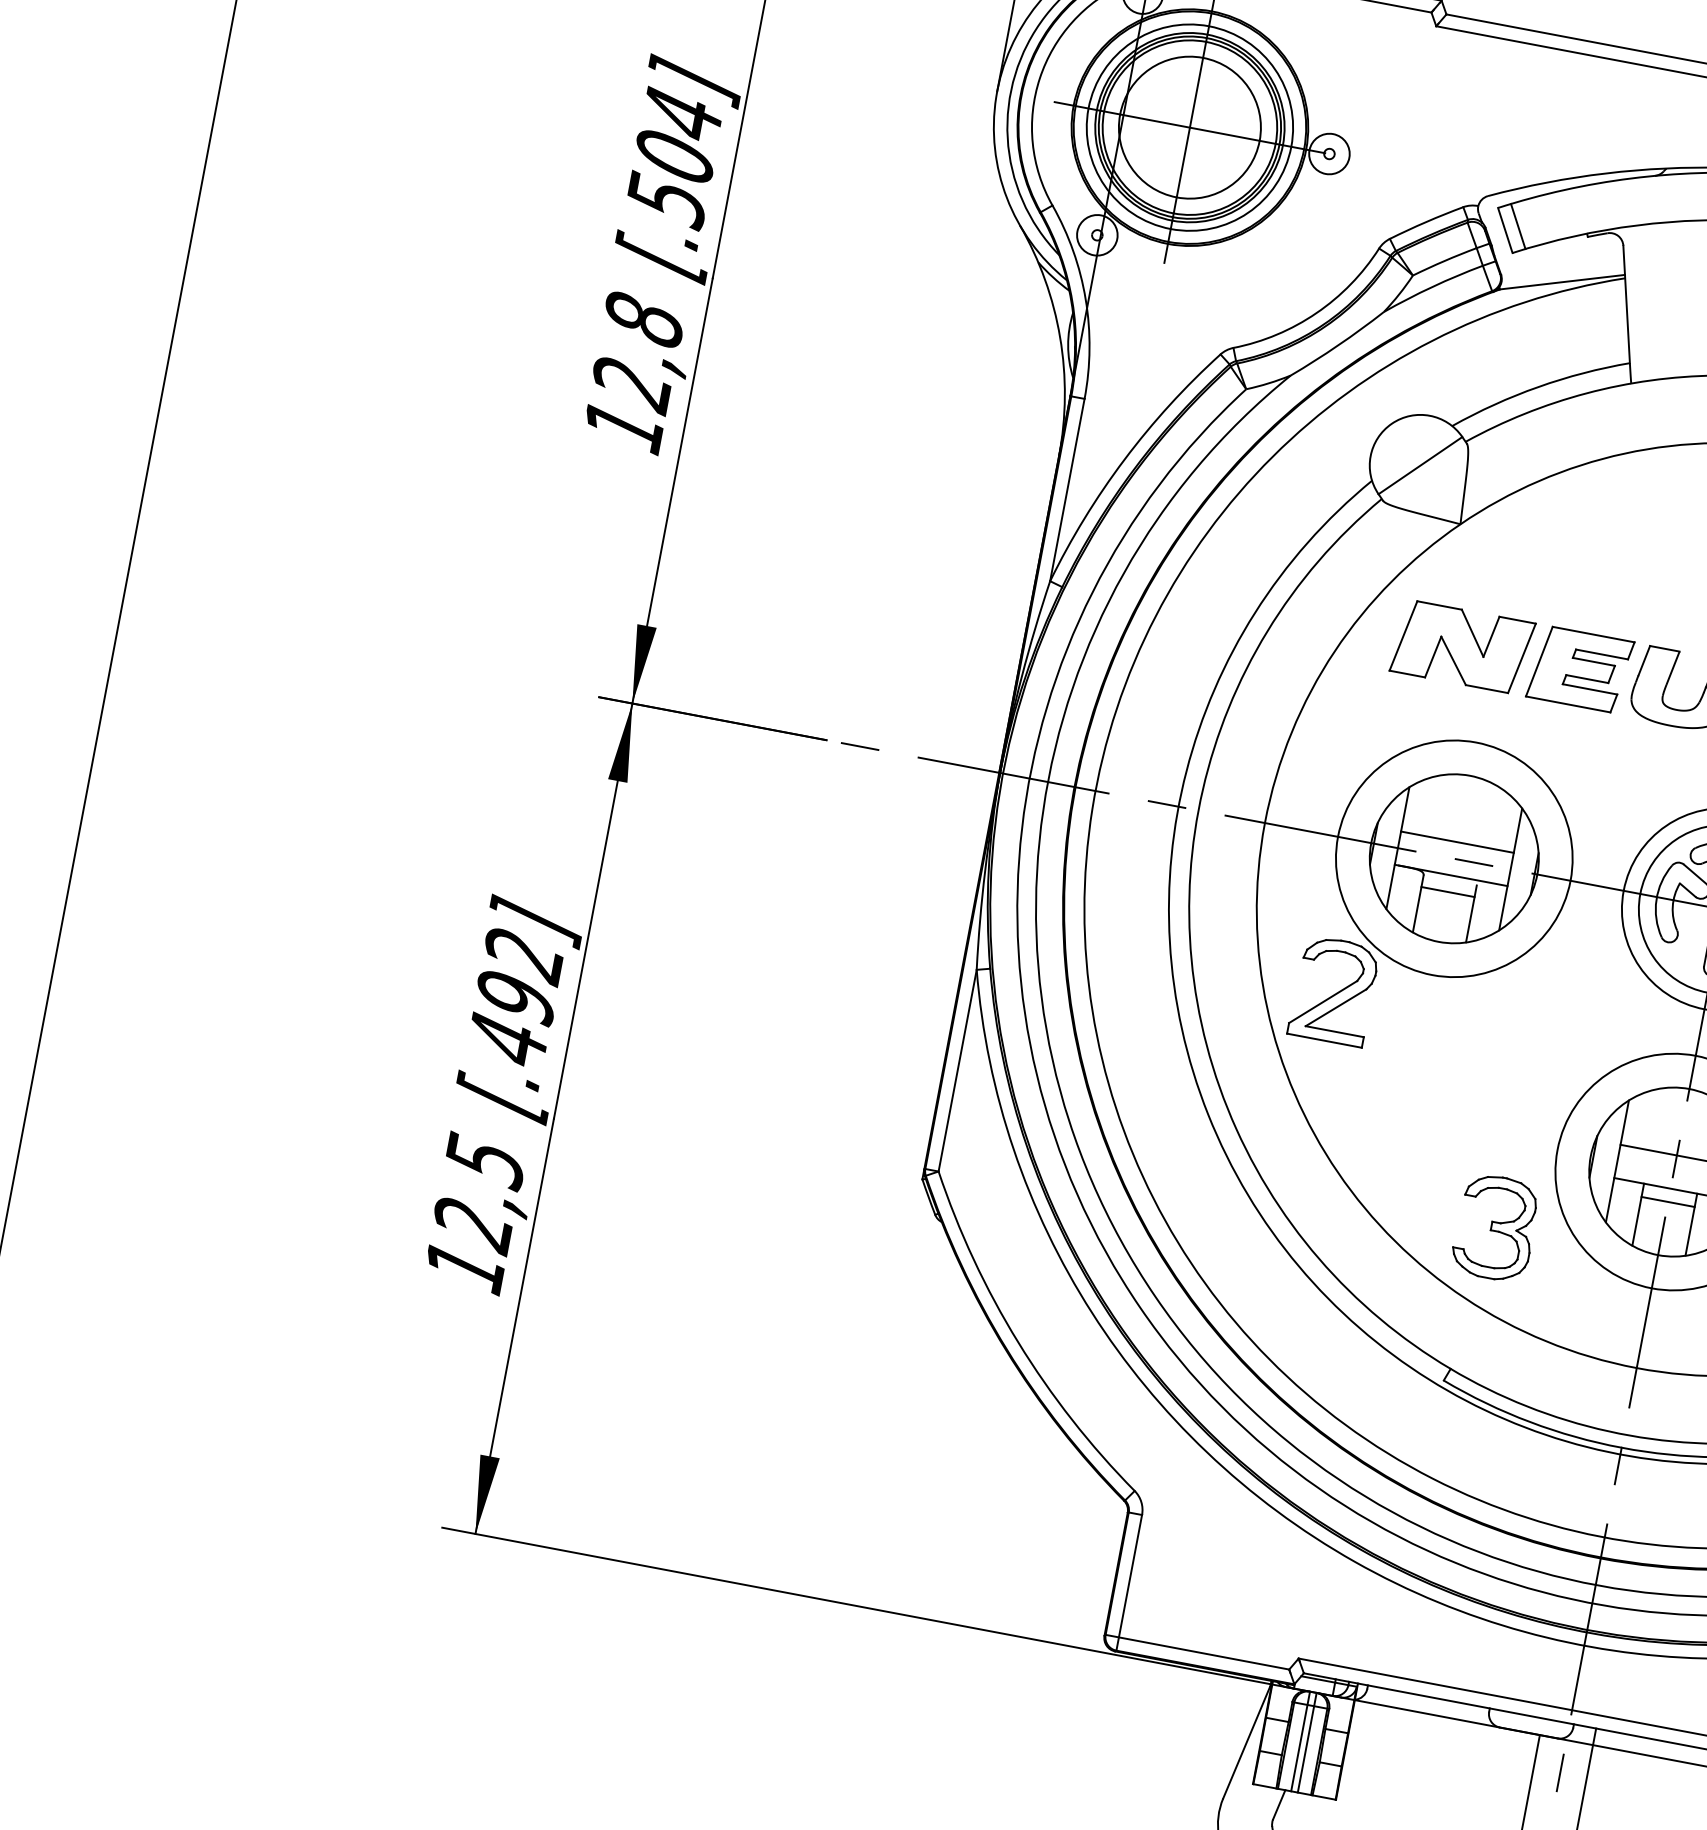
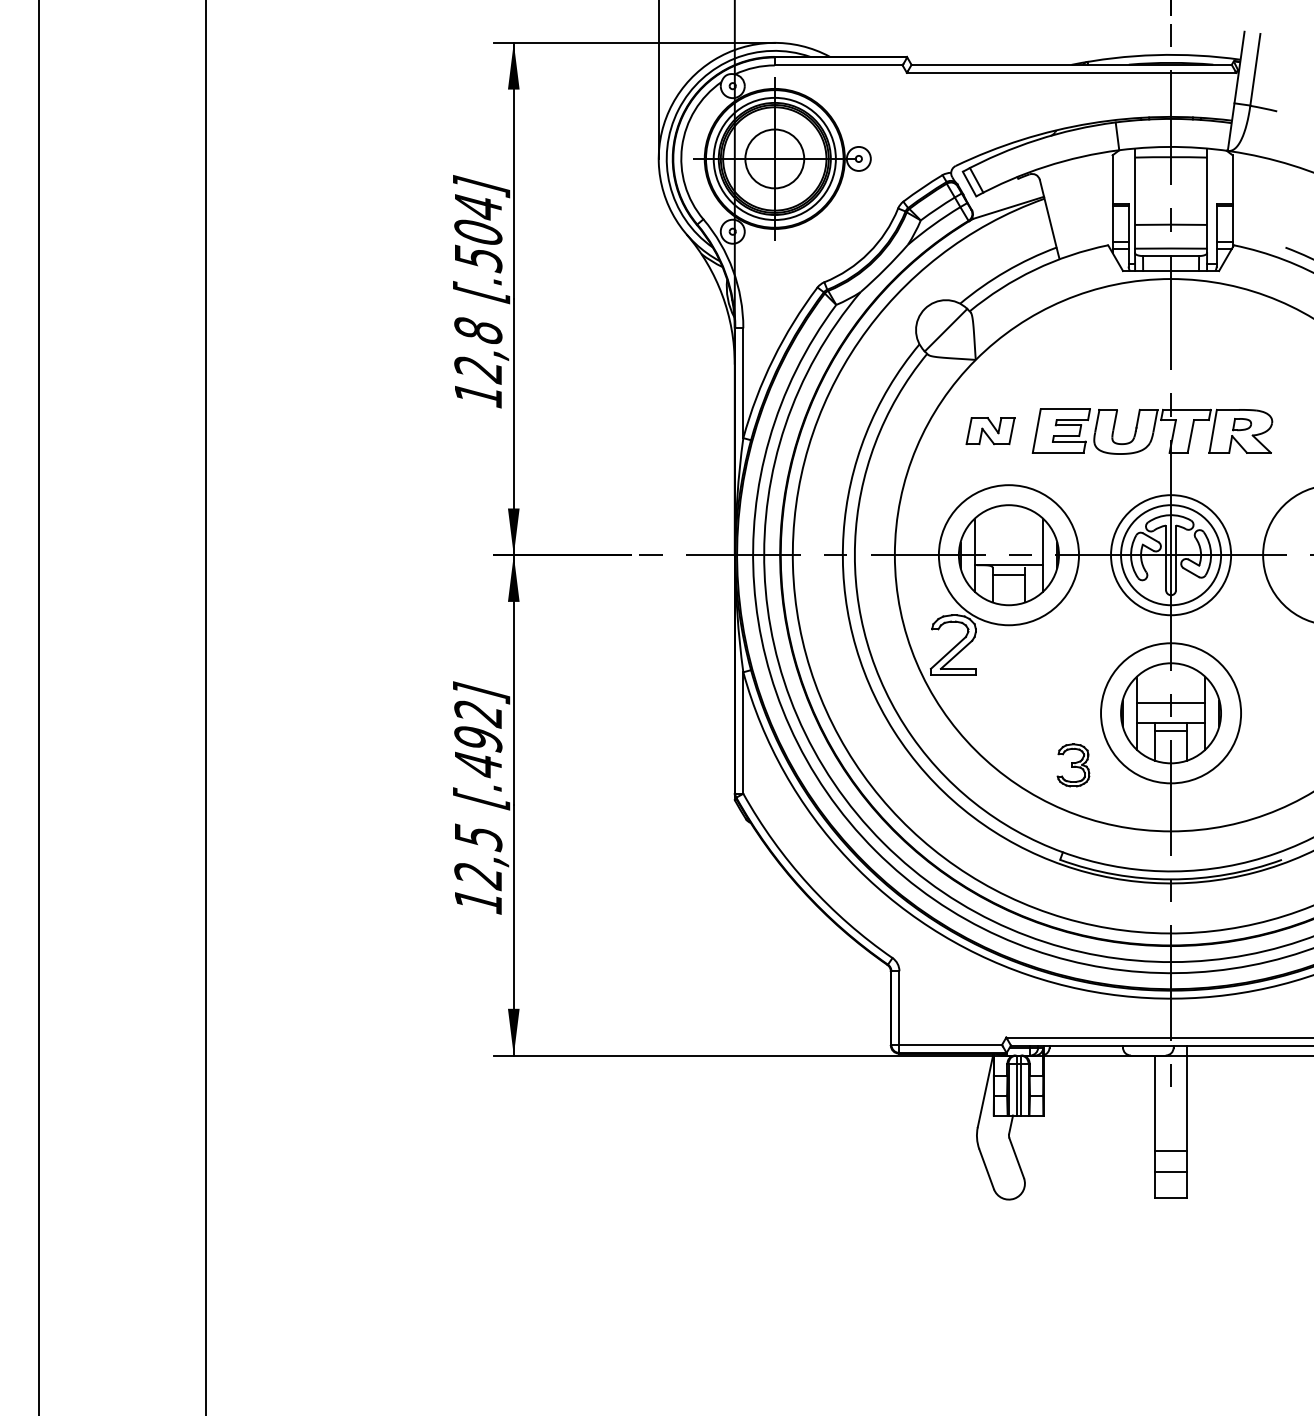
circle: (1189, 126) -> (774, 158), size x0.7
part: (1462, 646) -> (990, 430), size x0.6
line: (1456, 842) -> (1008, 545), removed
part: (1495, 1228) -> (1073, 765), size x0.7

